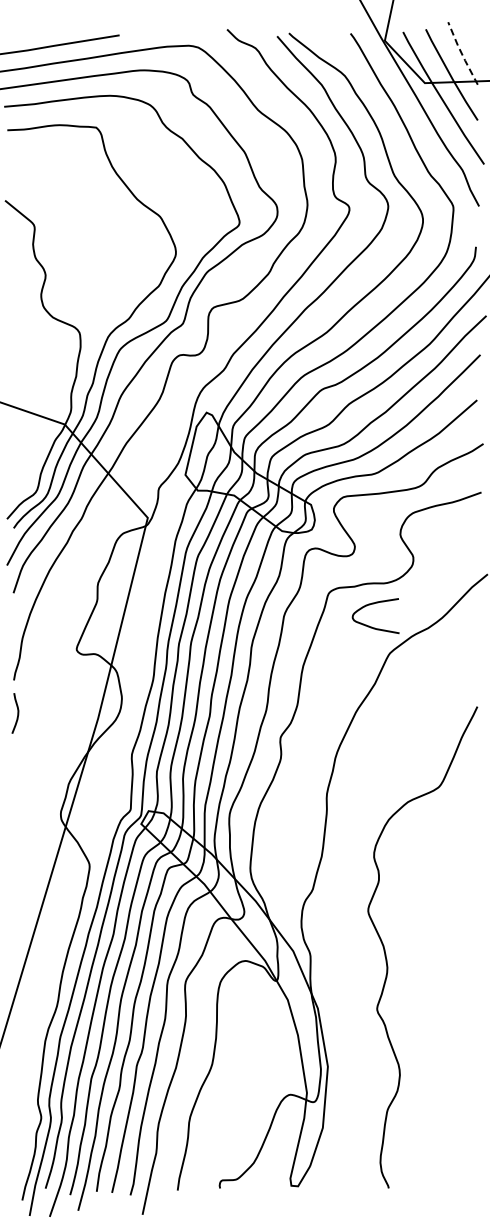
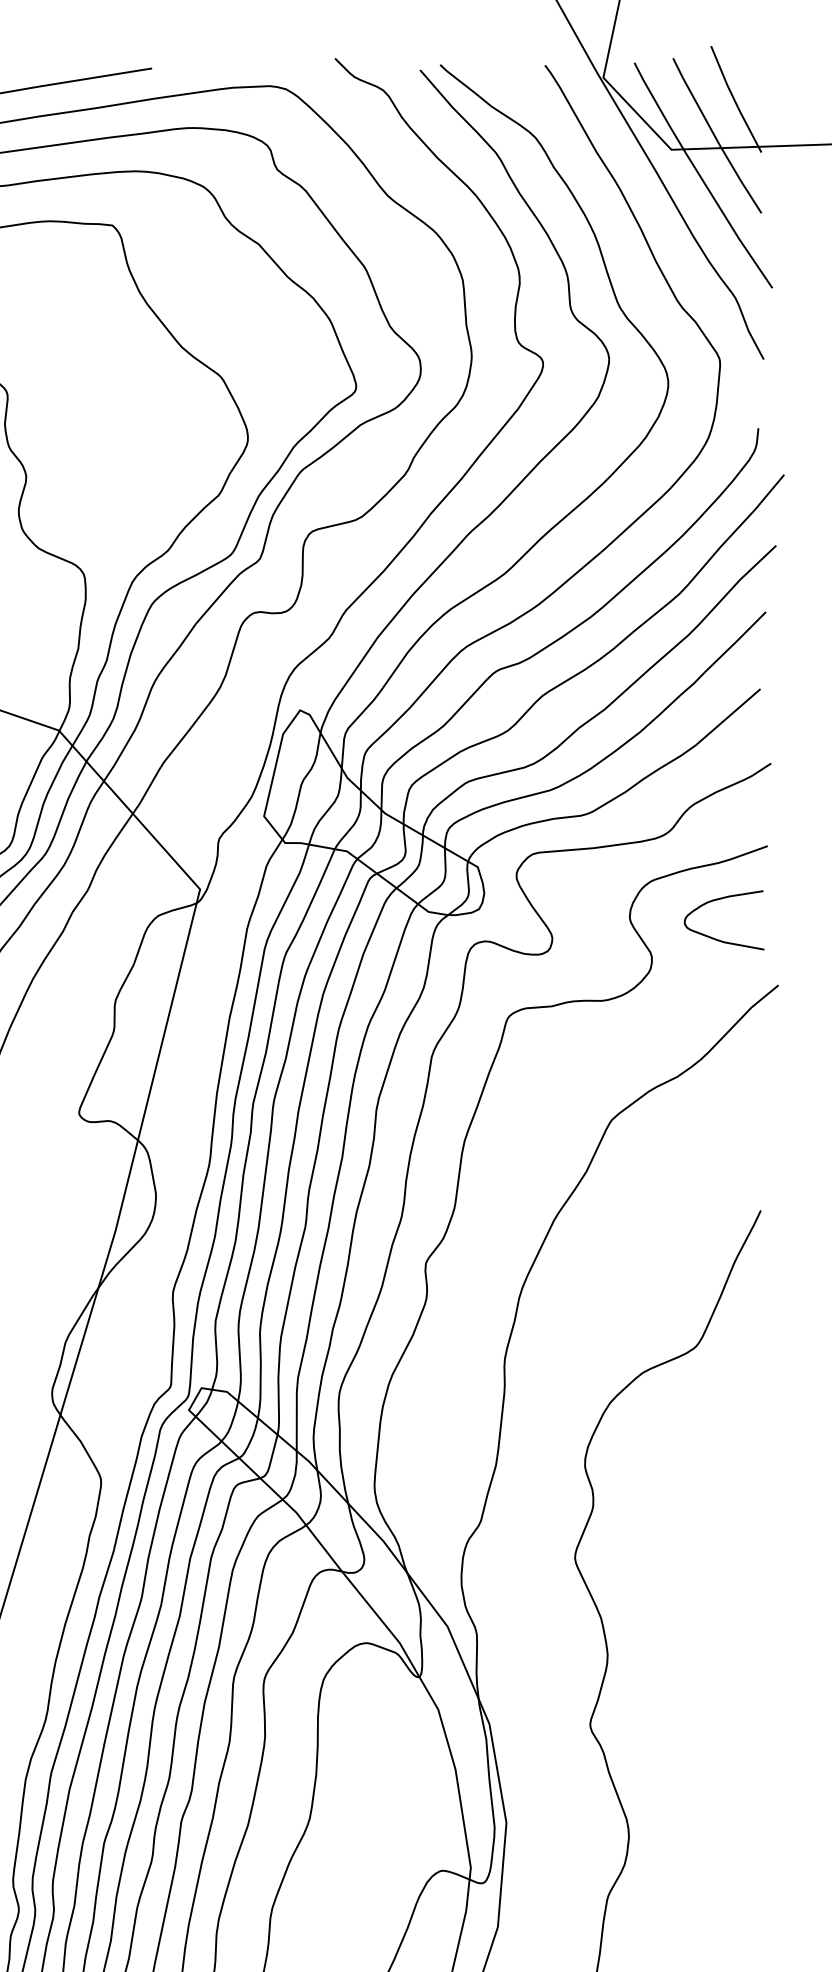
line: (461, 53) -> (733, 99), dashed -> solid
curve: (371, 626) -> (716, 938), moved

